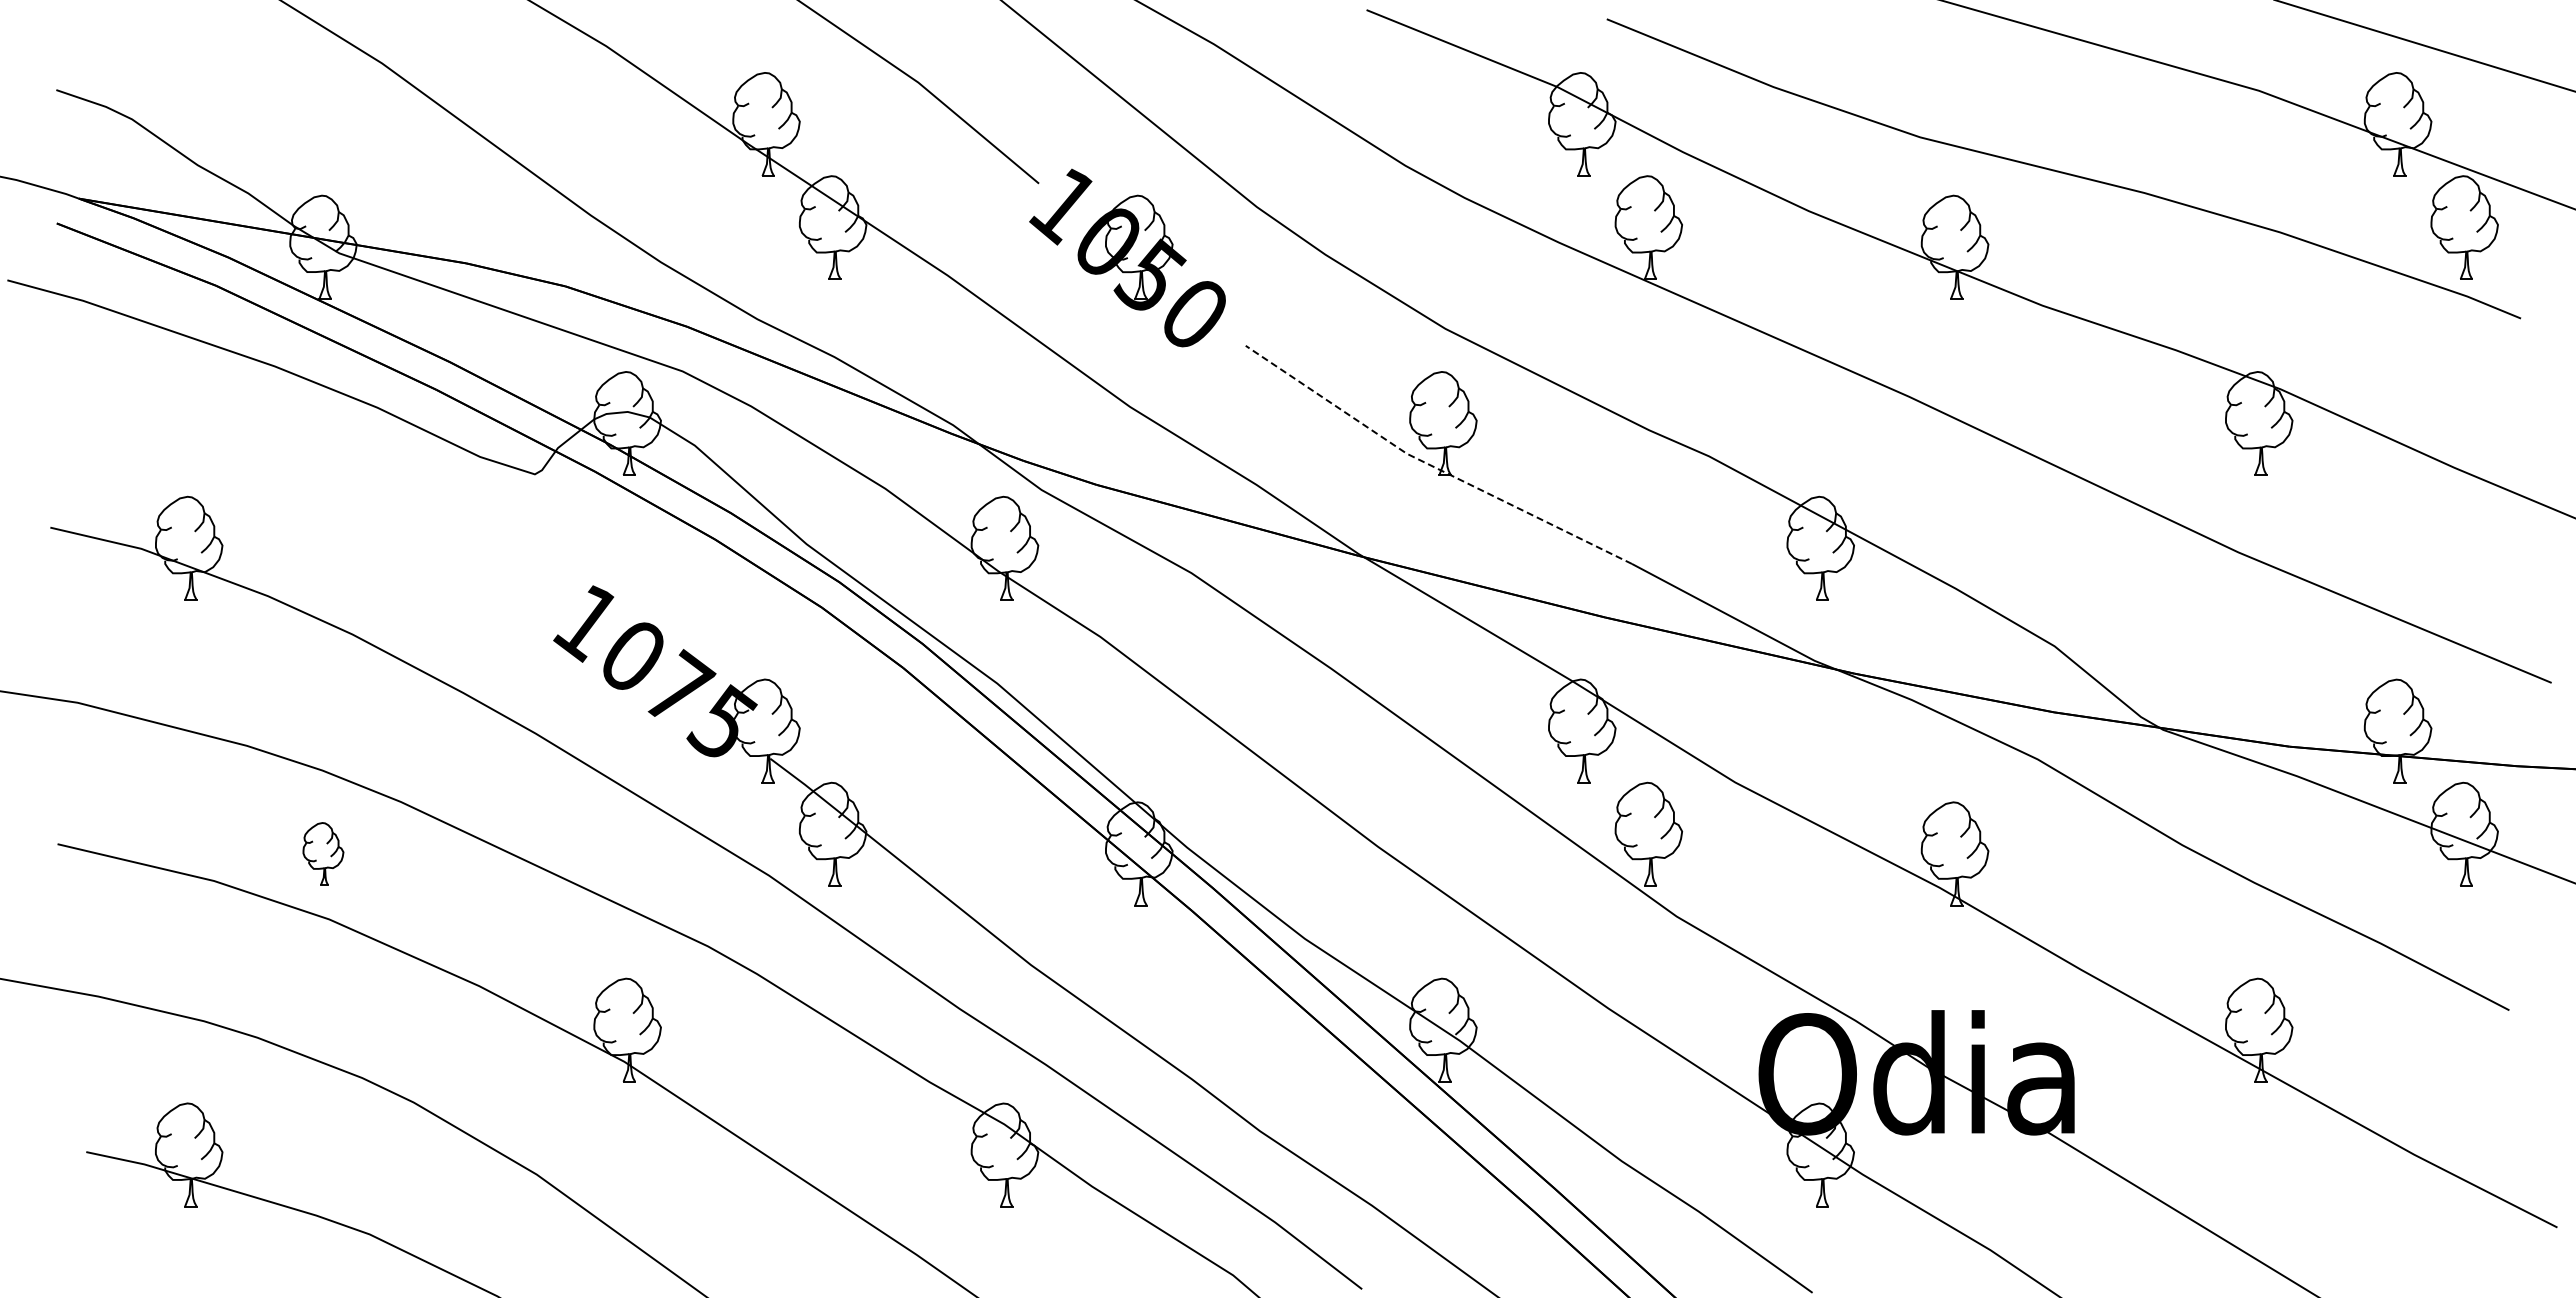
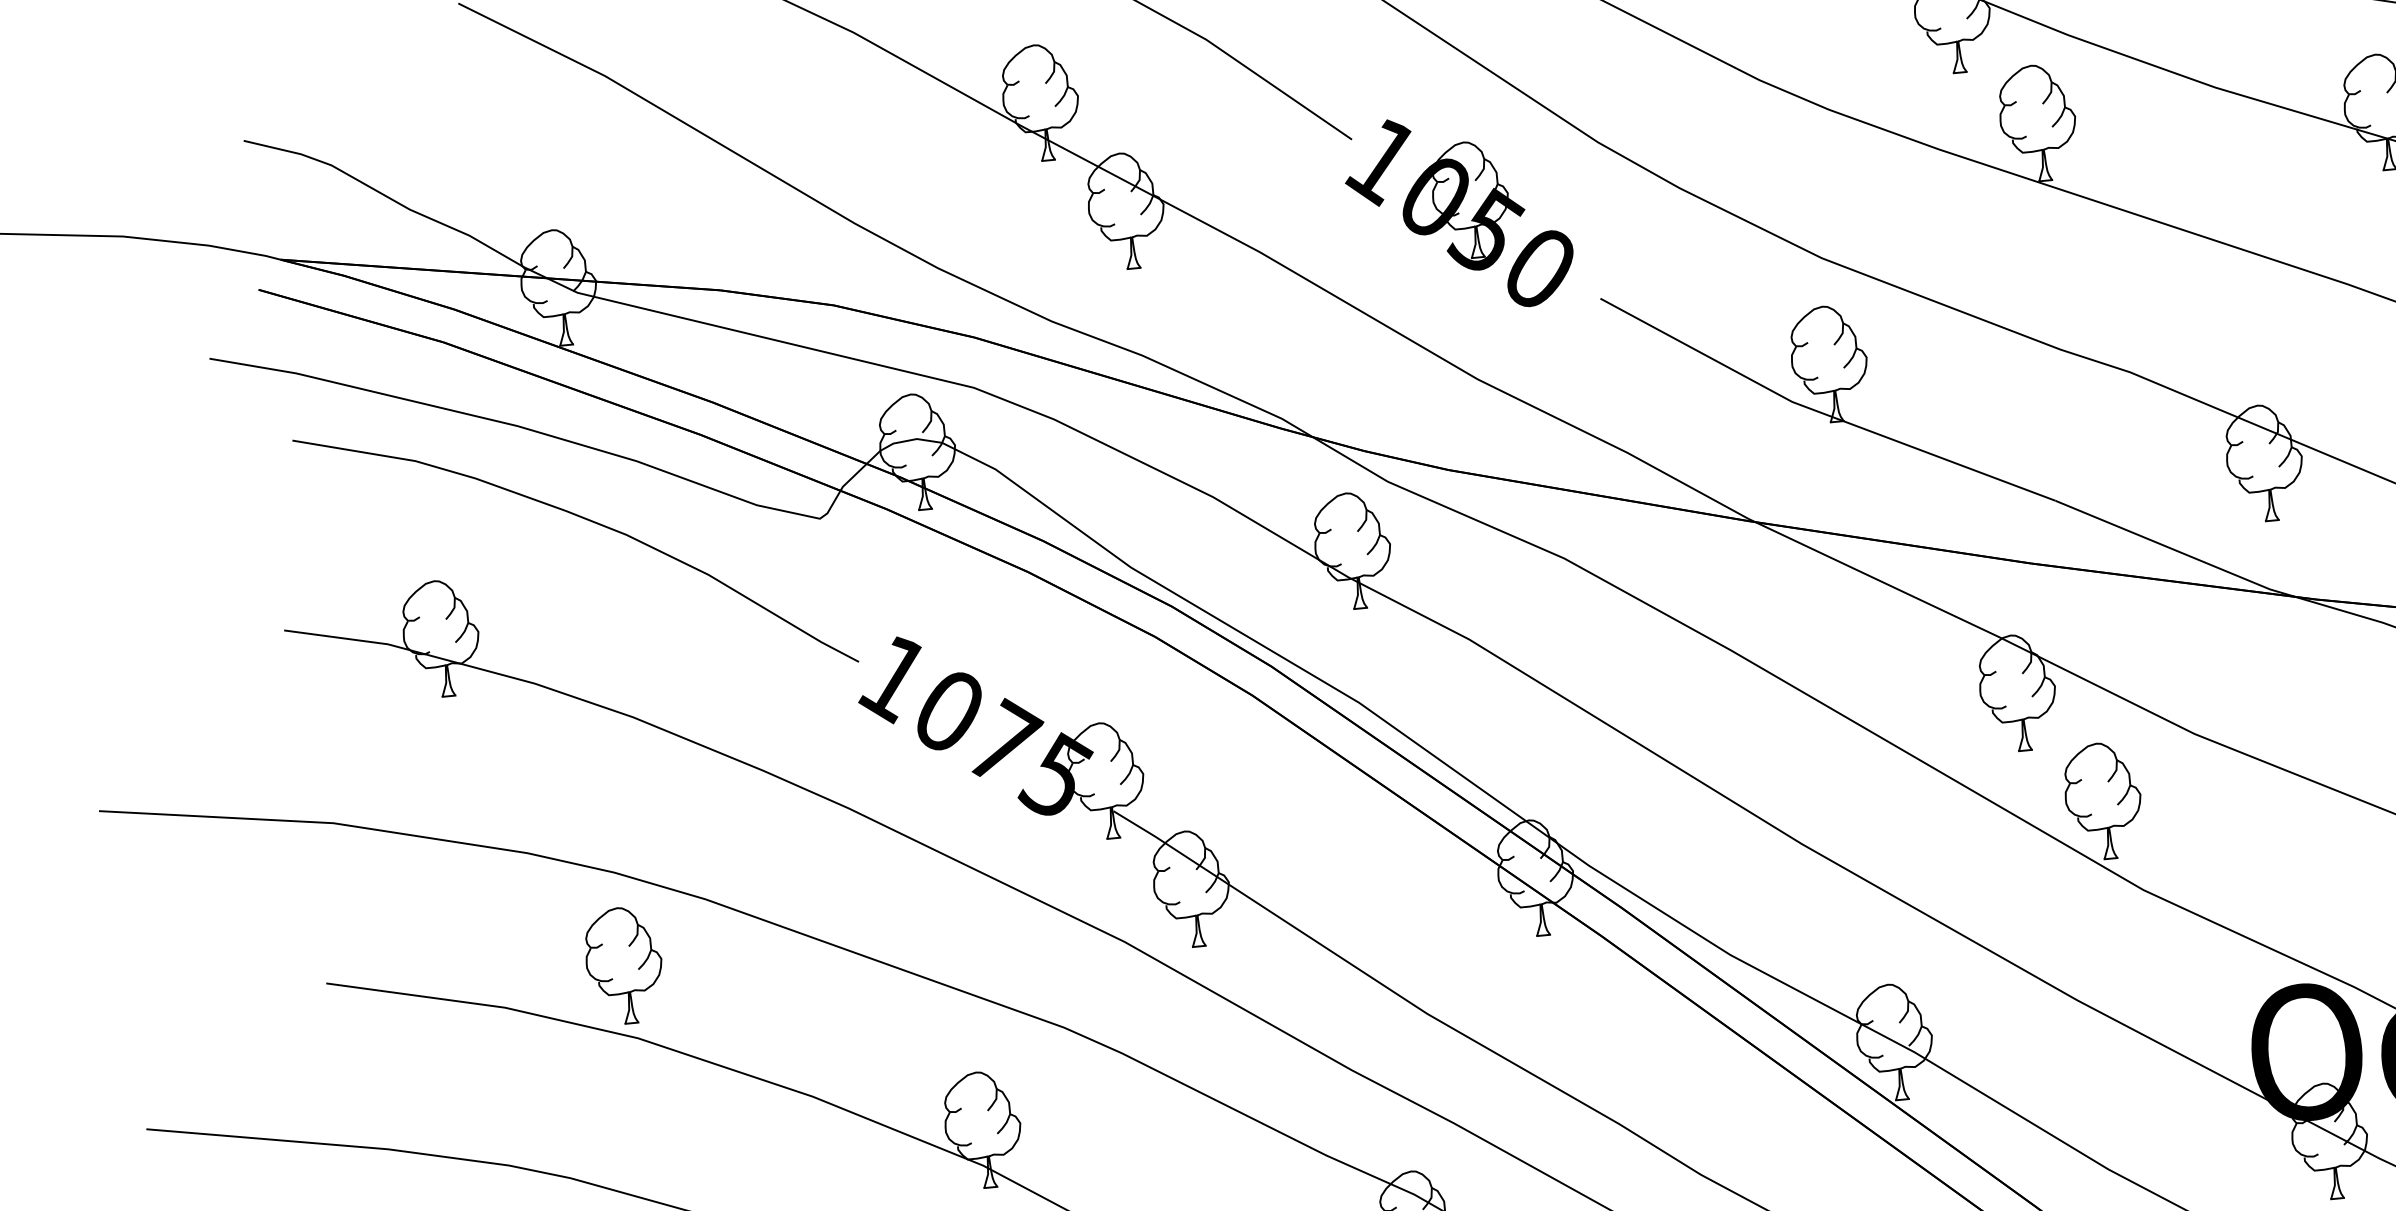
curve: (330, 457) -> (589, 521), added
line: (1431, 465) -> (1820, 412), dashed -> solid
part: (323, 853) -> (624, 965), size x1.67

